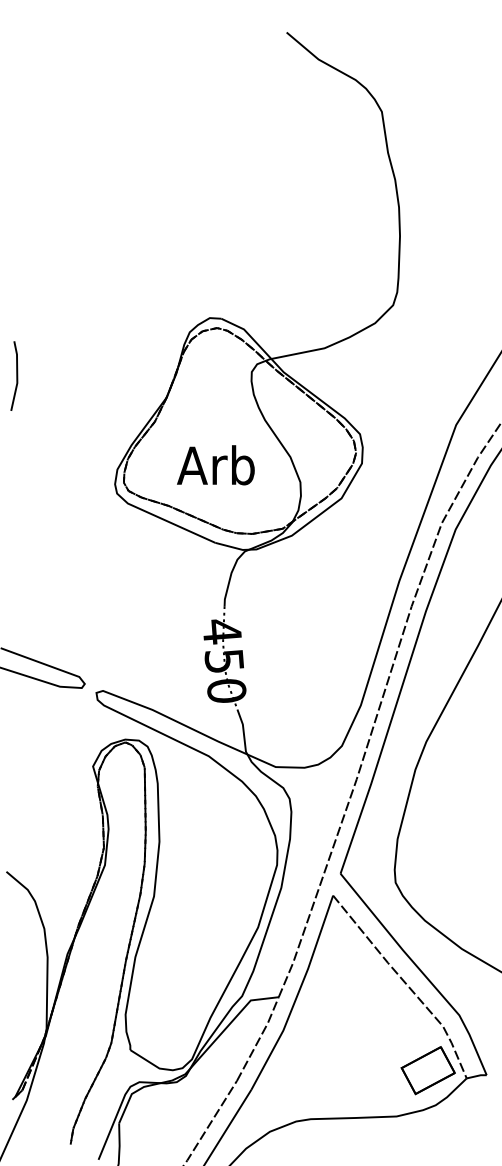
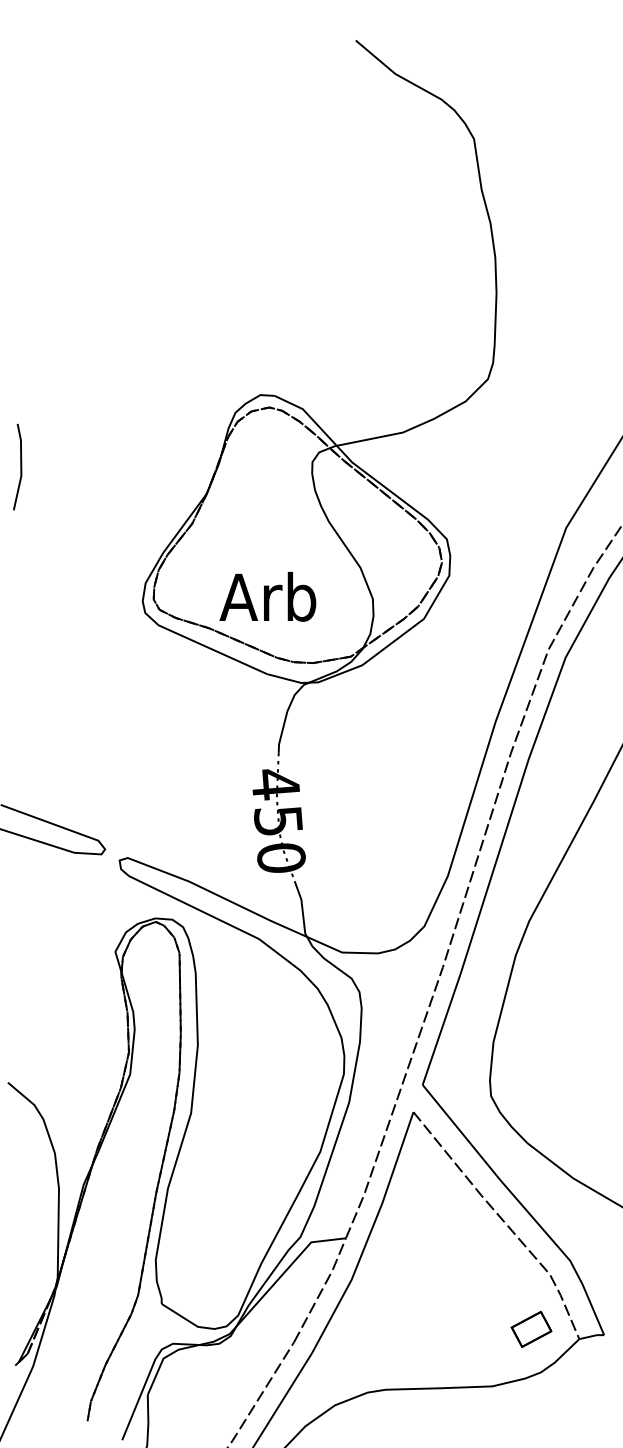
text: (215, 465) -> (267, 596), moved
part: (428, 1070) -> (531, 1329), size x0.6

